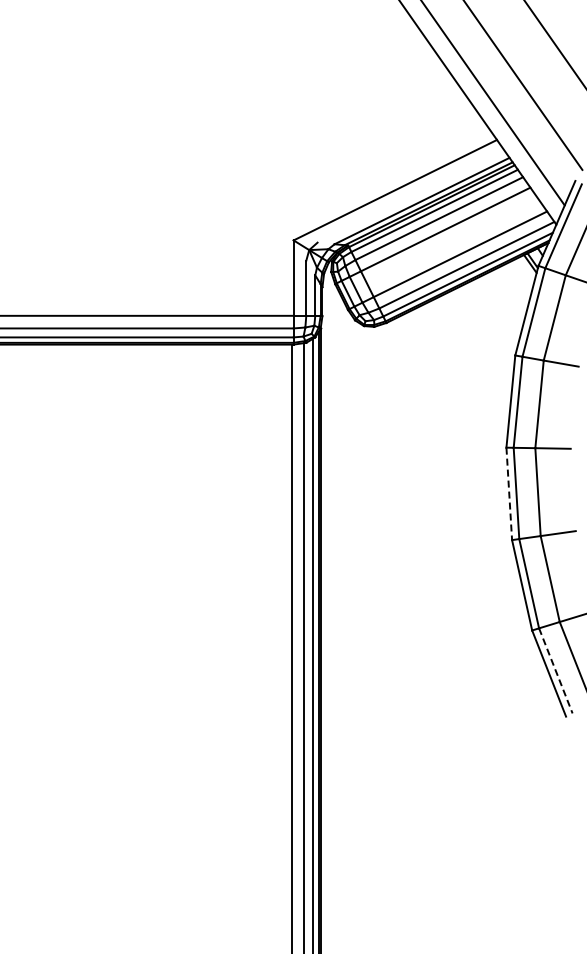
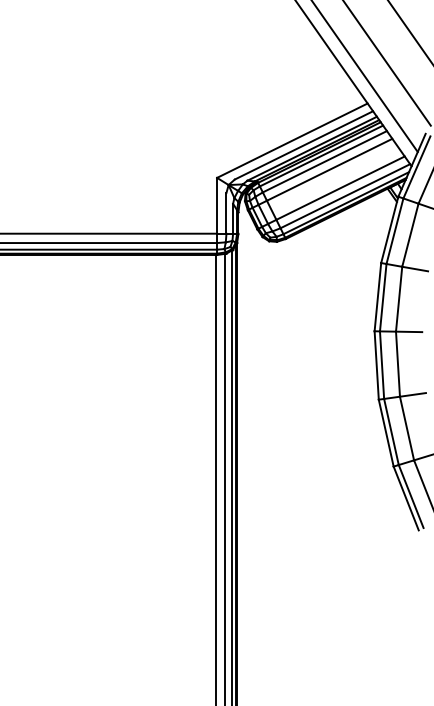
line: (410, 196) -> (303, 145), added
line: (509, 494) -> (376, 365), dashed -> solid
line: (555, 670) -> (410, 496), dashed -> solid

